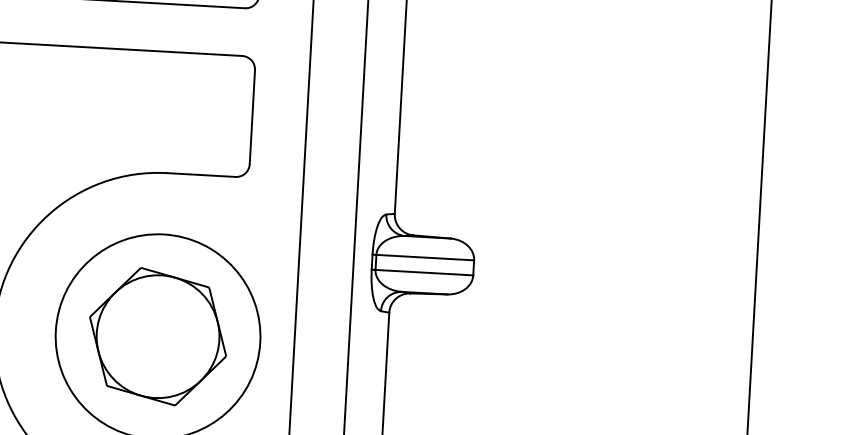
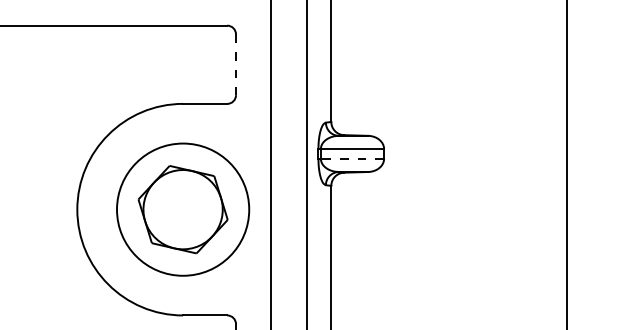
line: (253, 118) -> (236, 65), solid -> dashed
line: (424, 272) -> (352, 158), solid -> dashed

